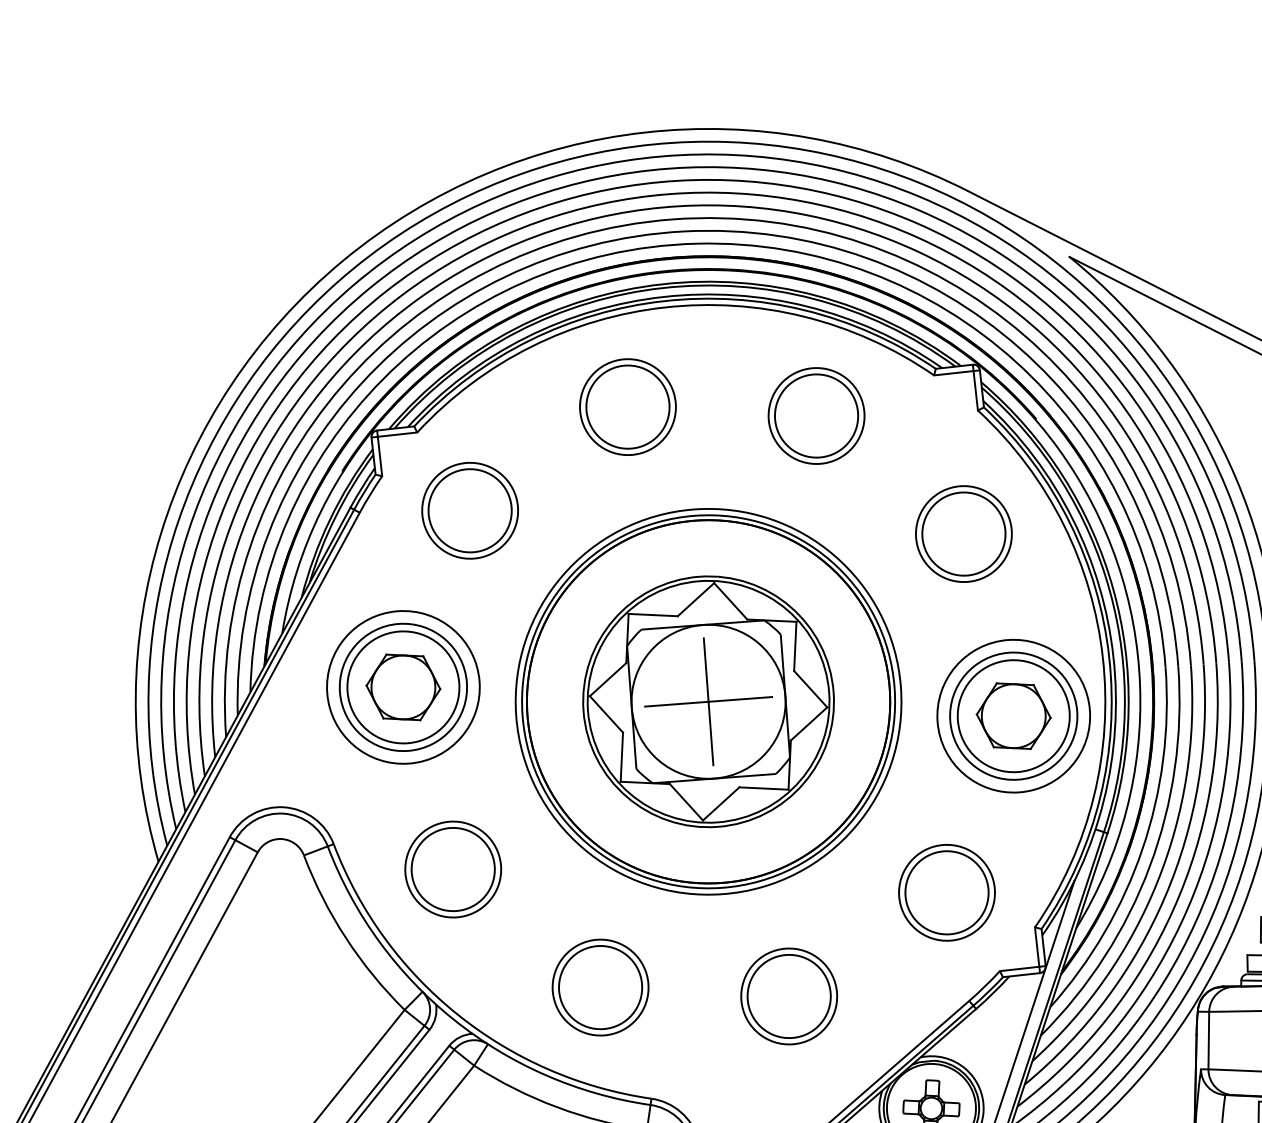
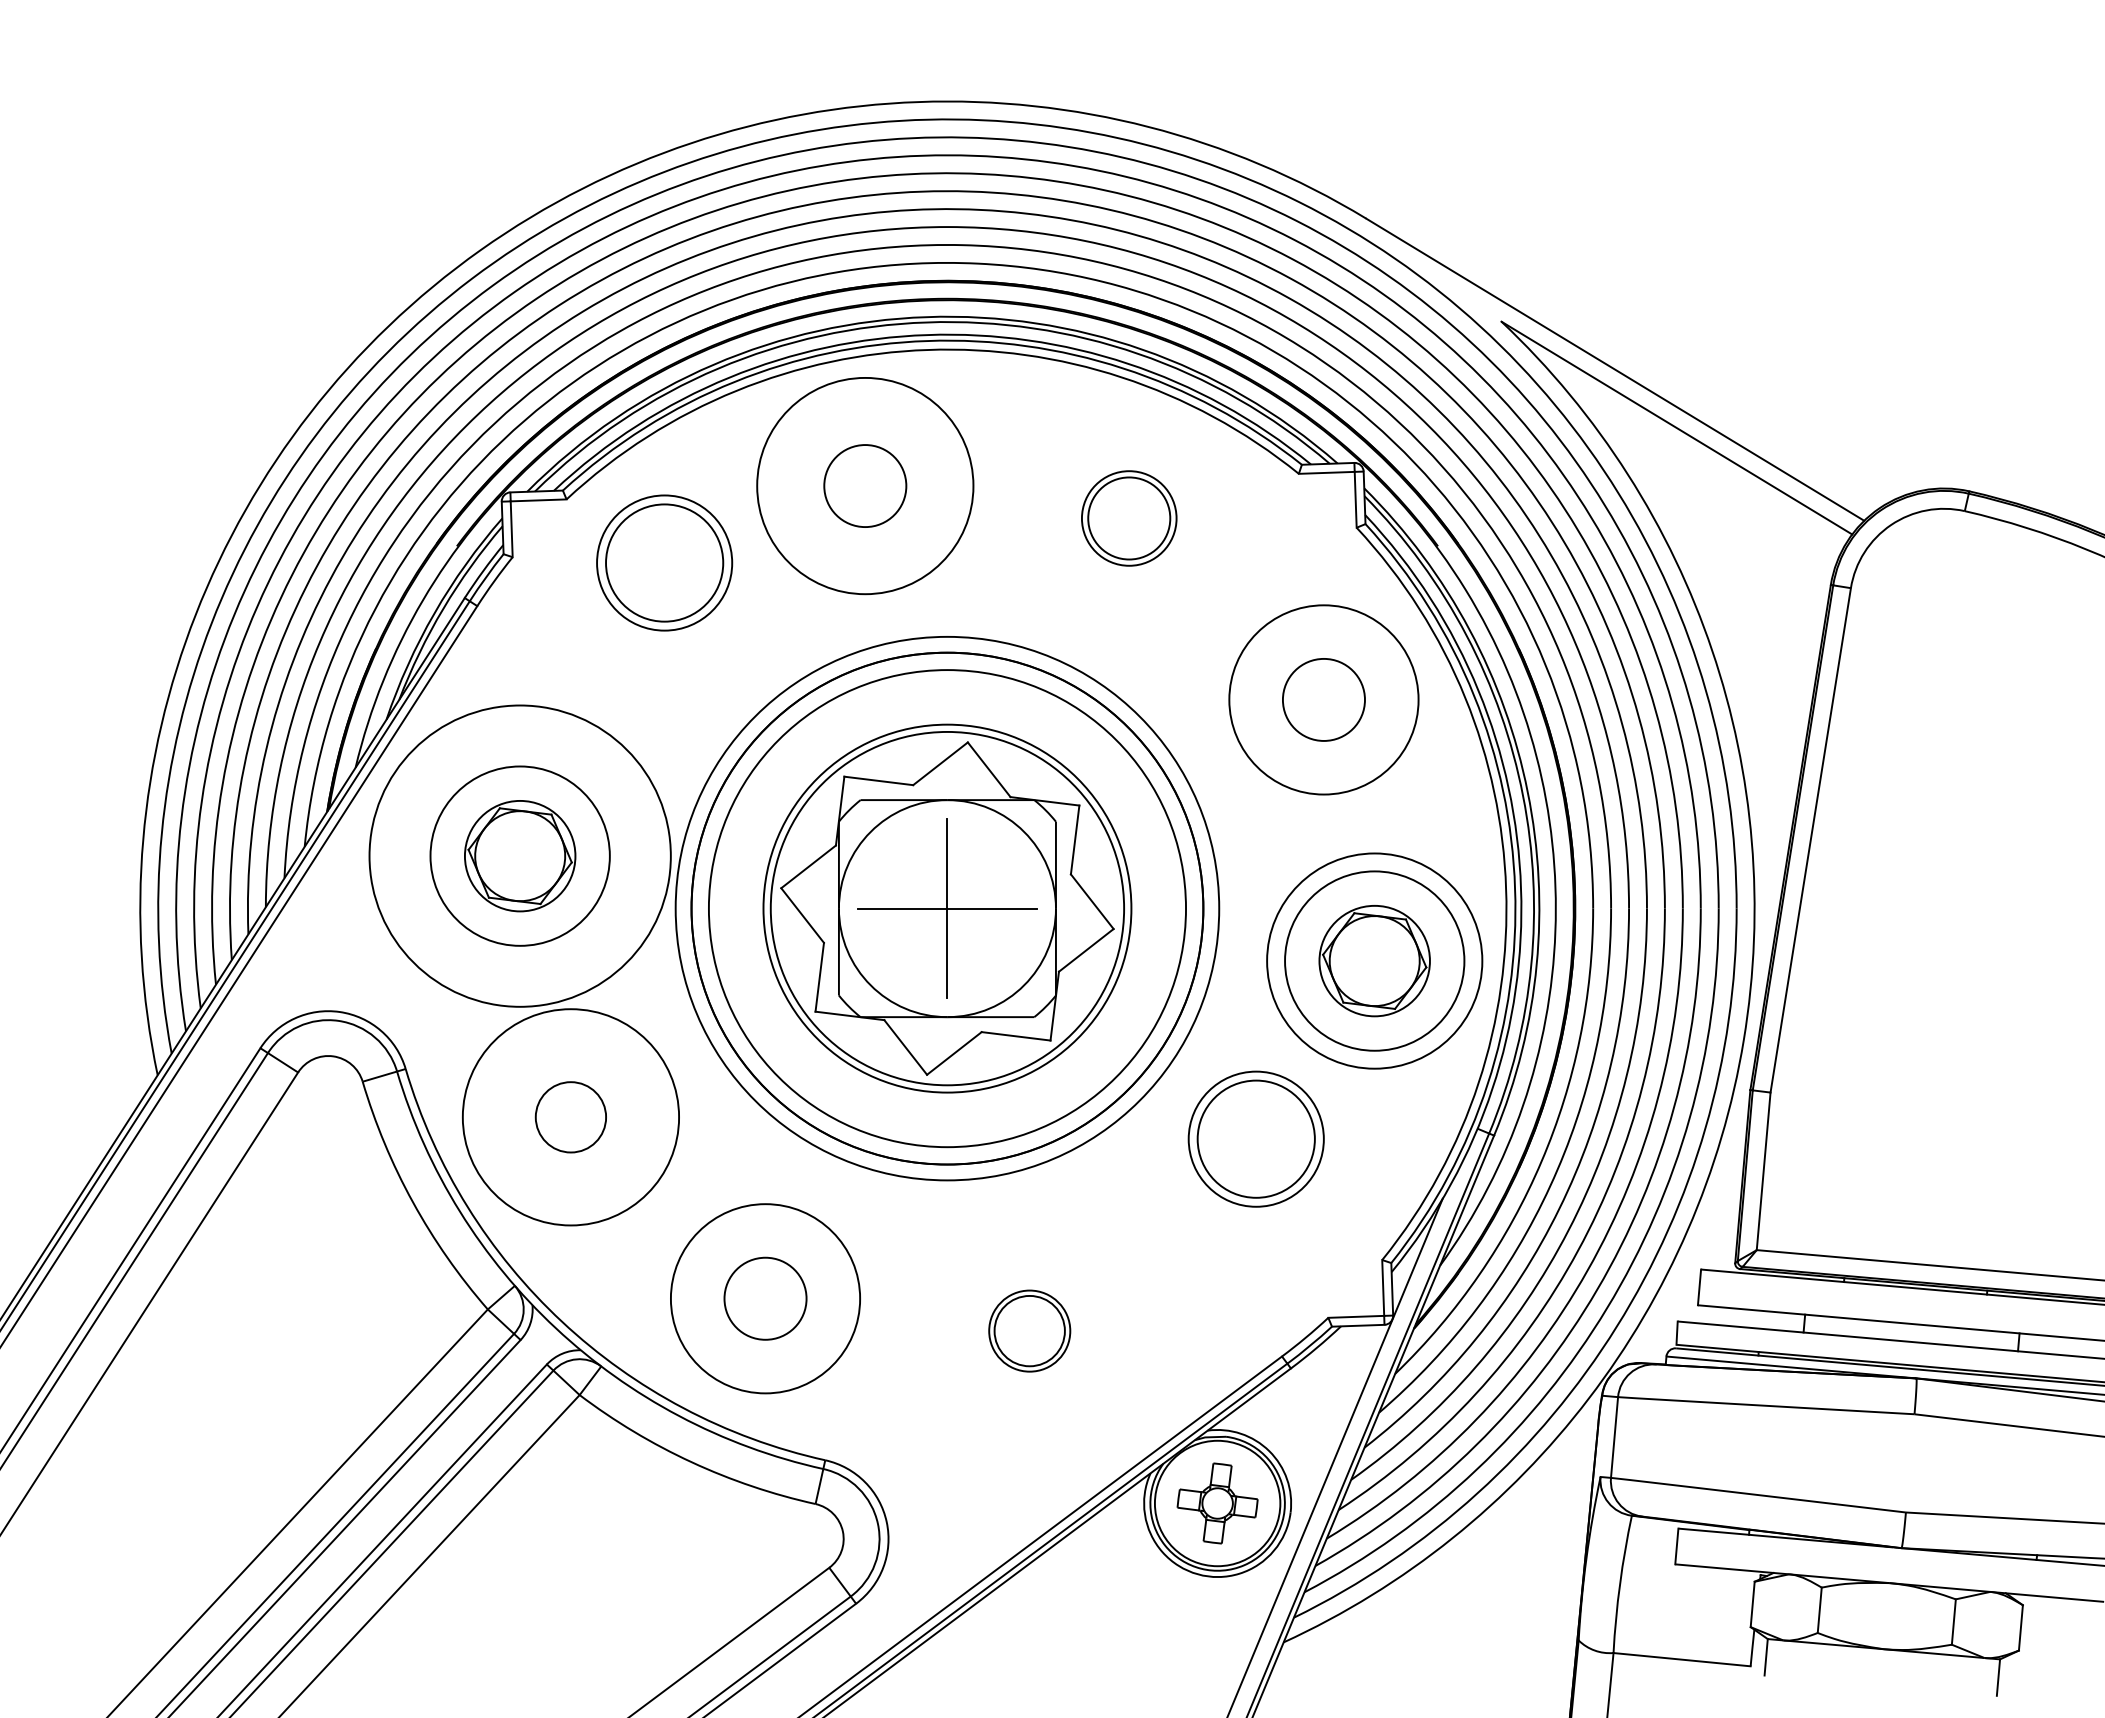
circle: (627, 406) -> (864, 485), size x0.7
circle: (627, 406) -> (864, 485), size x1.6
part: (815, 416) -> (1128, 518), size x0.7
part: (470, 510) -> (664, 562), moved
circle: (963, 533) -> (1323, 699), size x0.7
circle: (963, 533) -> (1323, 699), size x1.4
circle: (402, 686) -> (519, 855), size x1.4
circle: (403, 687) -> (520, 856), size x0.7
circle: (708, 701) -> (947, 908), size x0.7
circle: (708, 701) -> (947, 908), size x1.4
circle: (1013, 716) -> (1374, 961), size x0.7
circle: (452, 868) -> (570, 1116), size x0.6
circle: (452, 868) -> (570, 1116), size x1.6
part: (946, 892) -> (1255, 1138), moved
circle: (600, 987) -> (765, 1298), size x0.7
circle: (600, 987) -> (765, 1298), size x1.4
part: (789, 996) -> (1029, 1330), size x0.6

